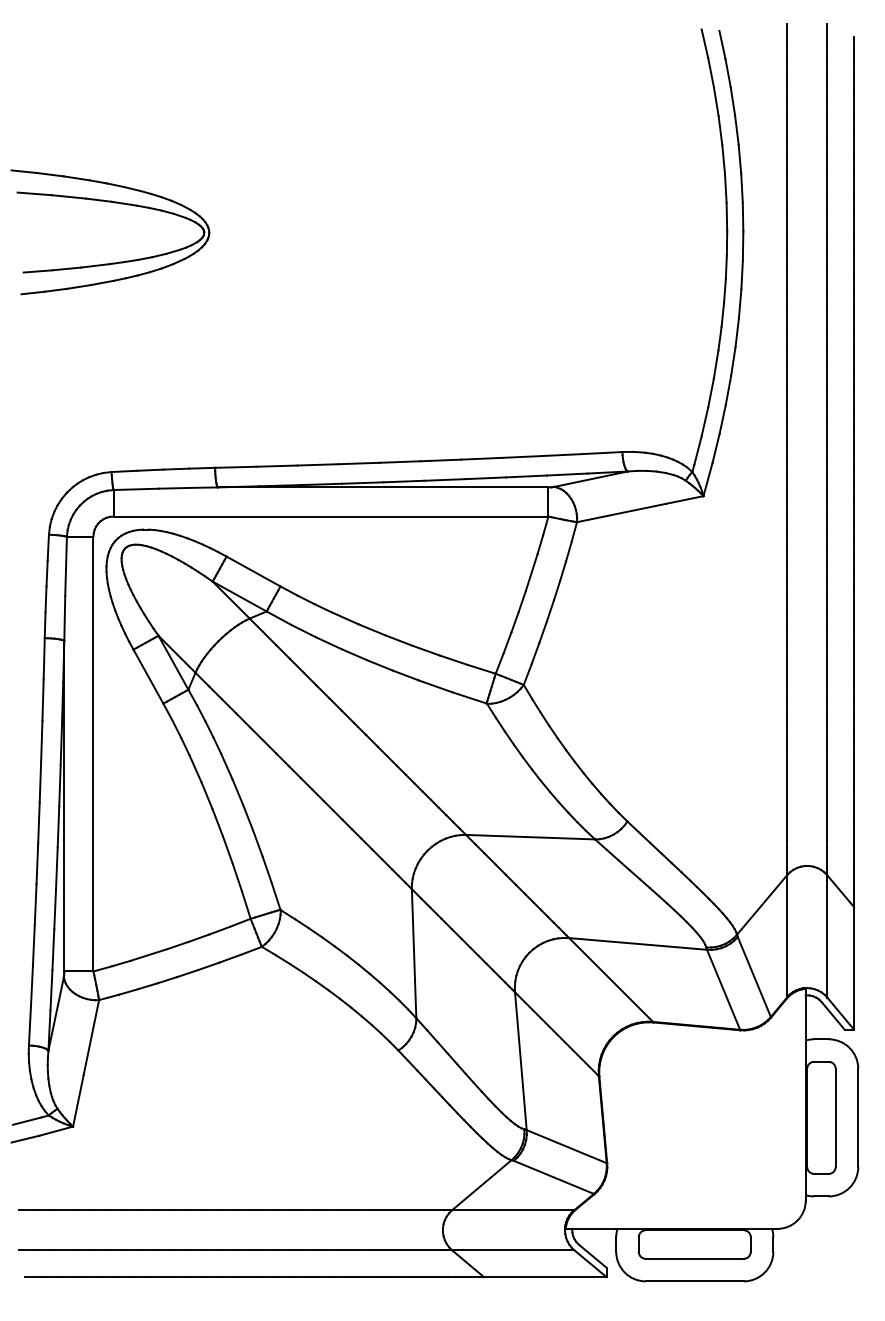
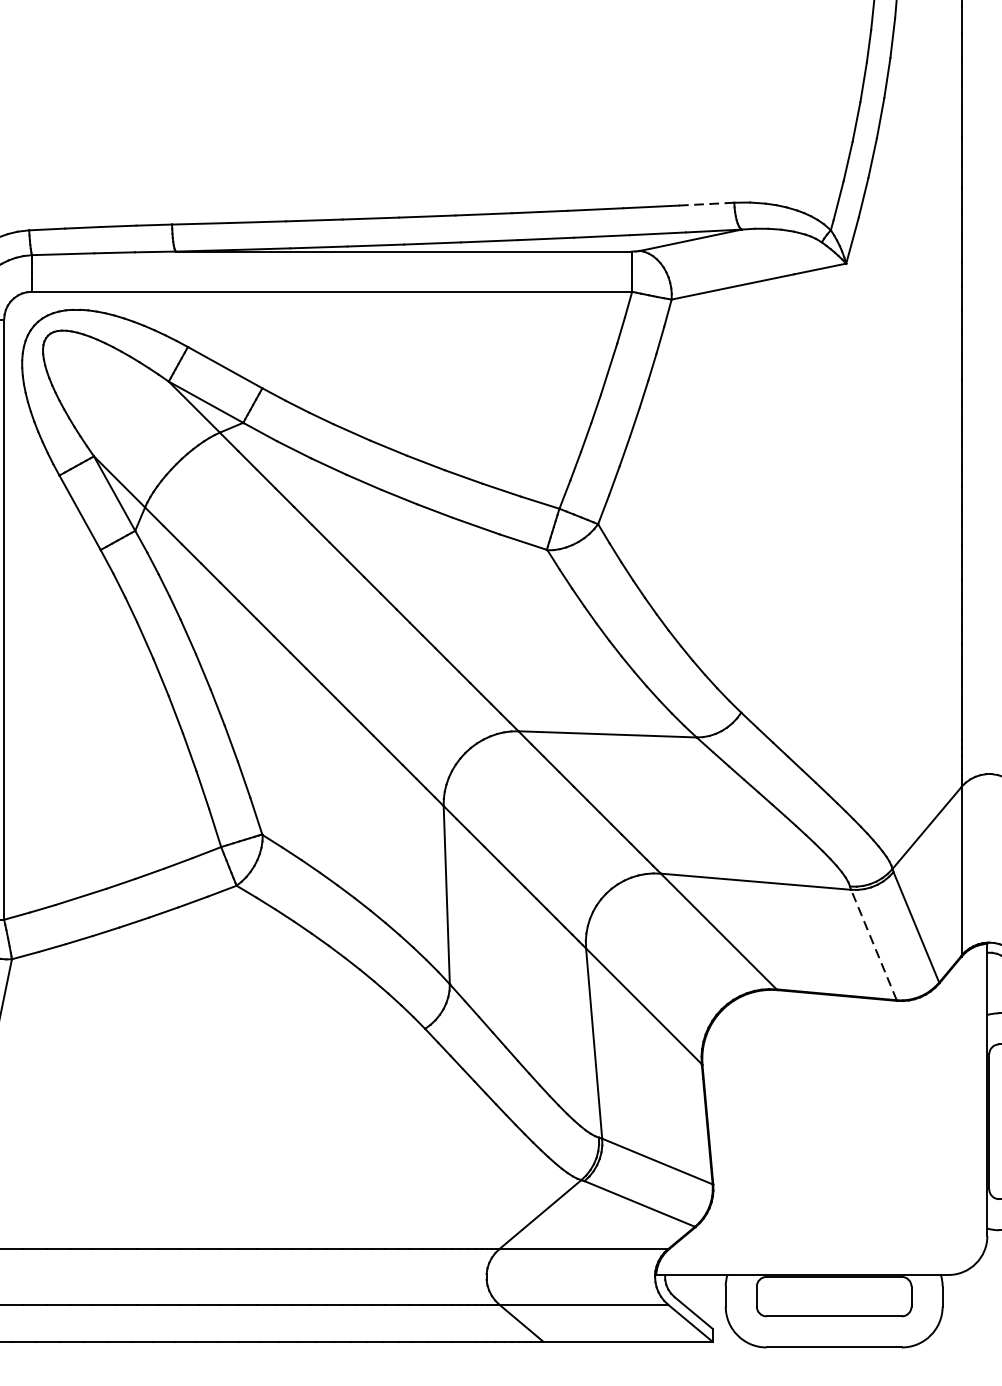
line: (602, 453) -> (706, 204), solid -> dashed
line: (723, 989) -> (873, 944), solid -> dashed

